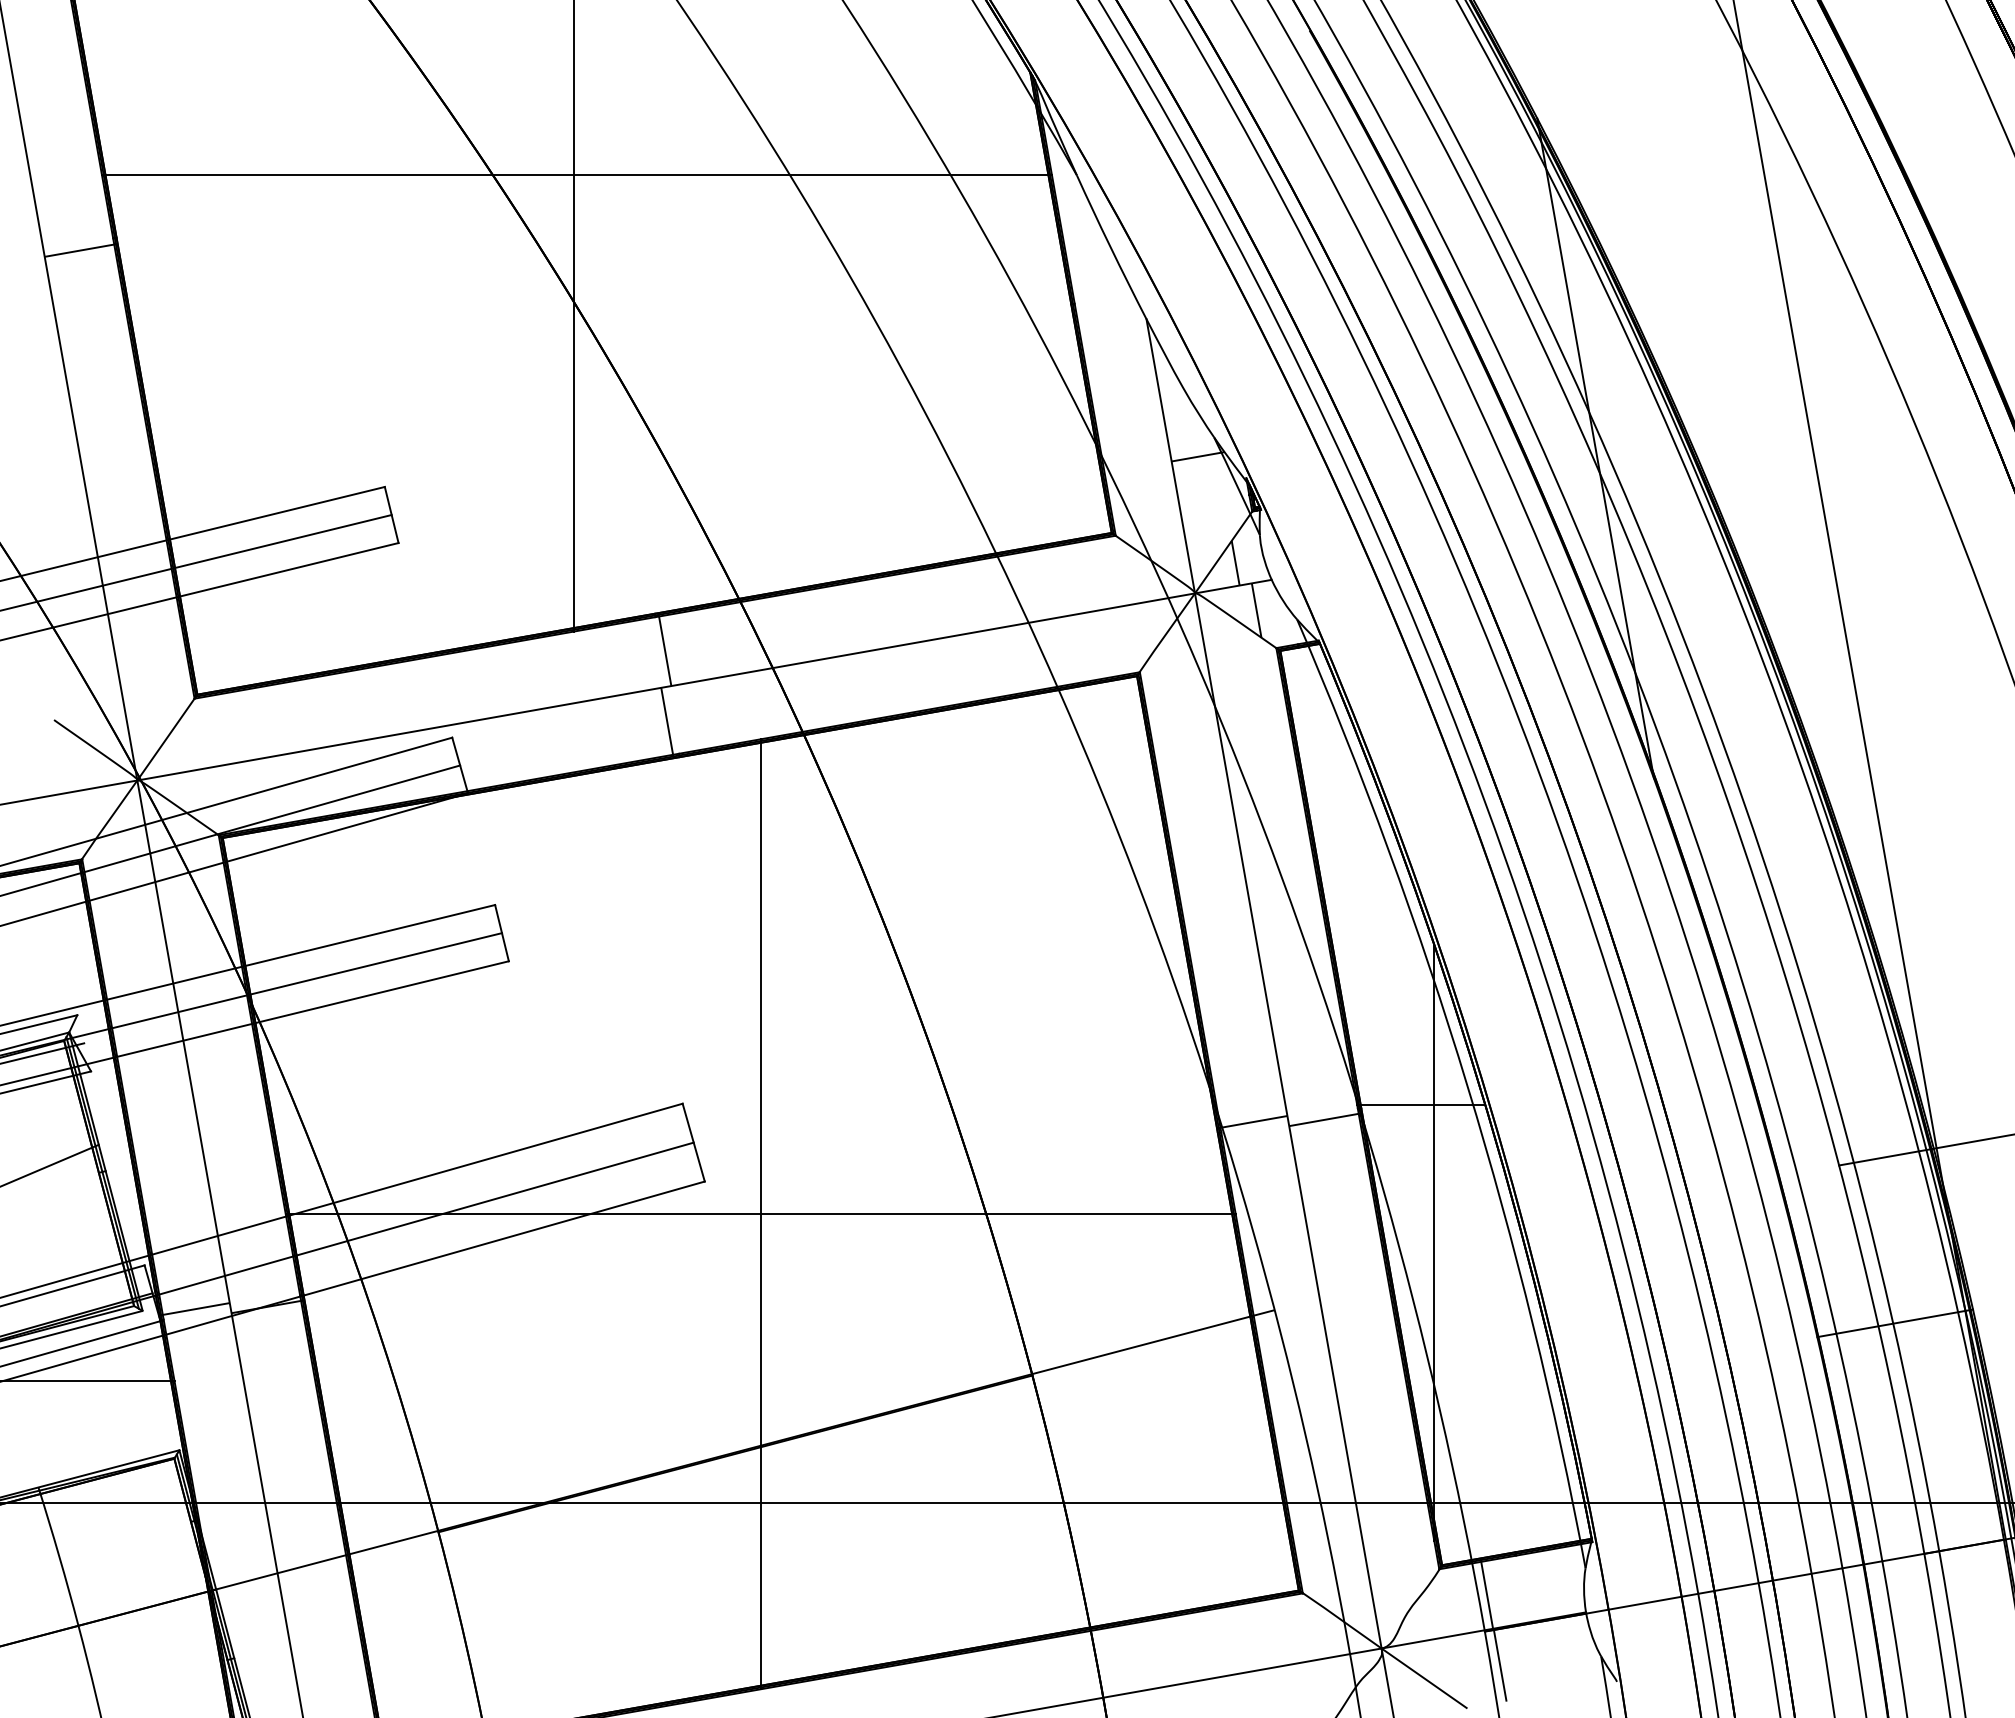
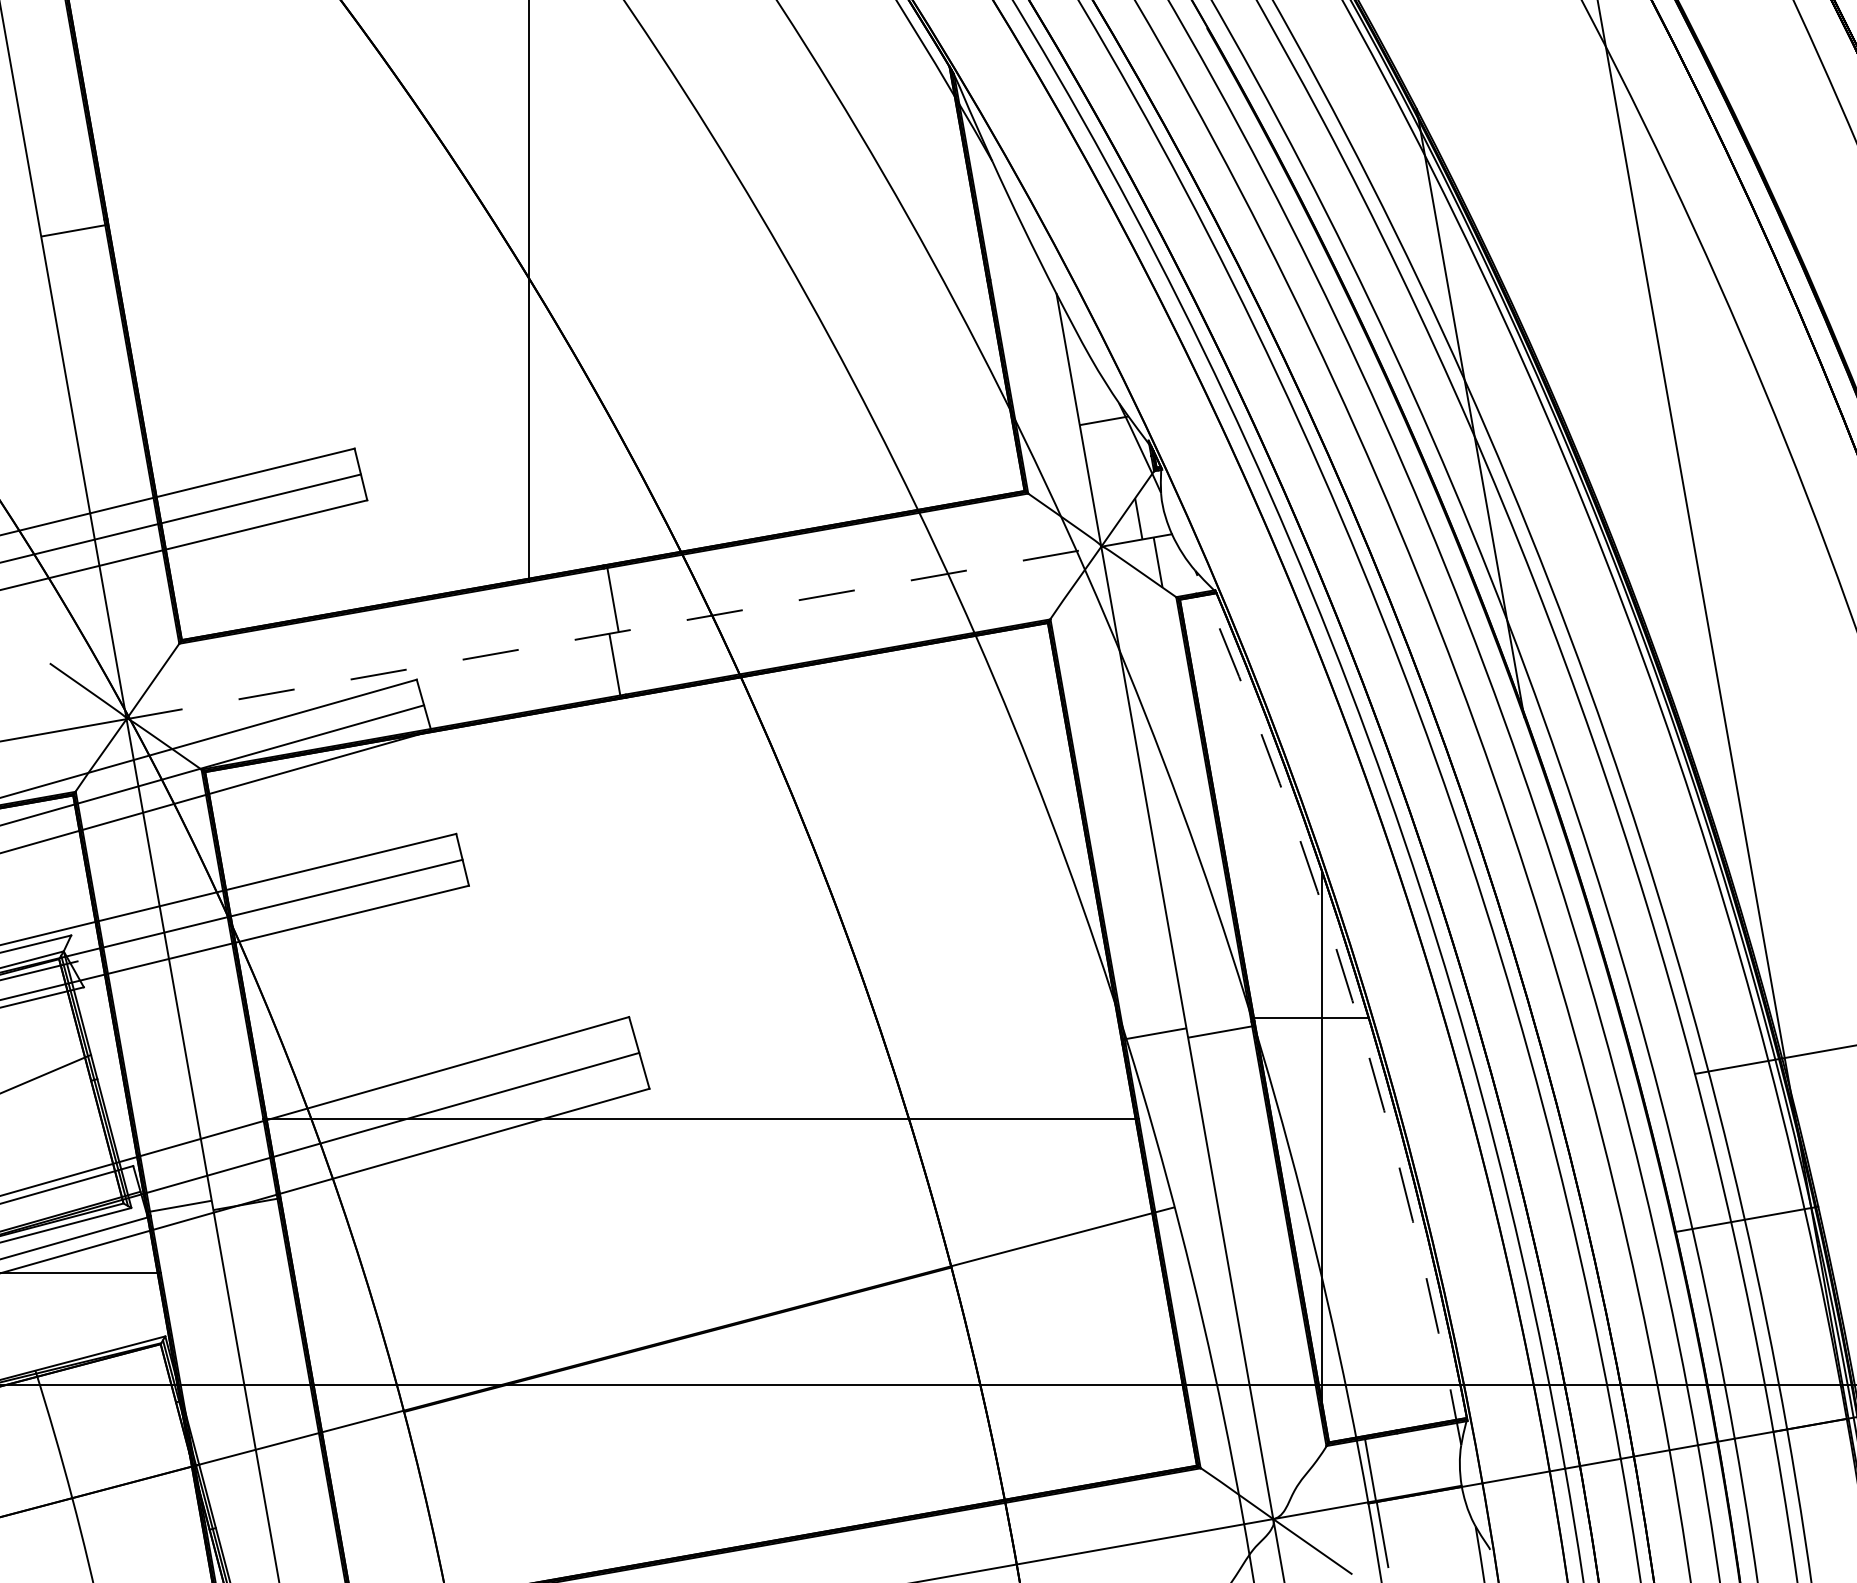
line: (576, 175) -> (531, 161), removed
line: (666, 686) -> (614, 632), solid -> dashed
arc: (1467, 1085) -> (1352, 1000), solid -> dashed
line: (760, 1214) -> (700, 1119), removed

